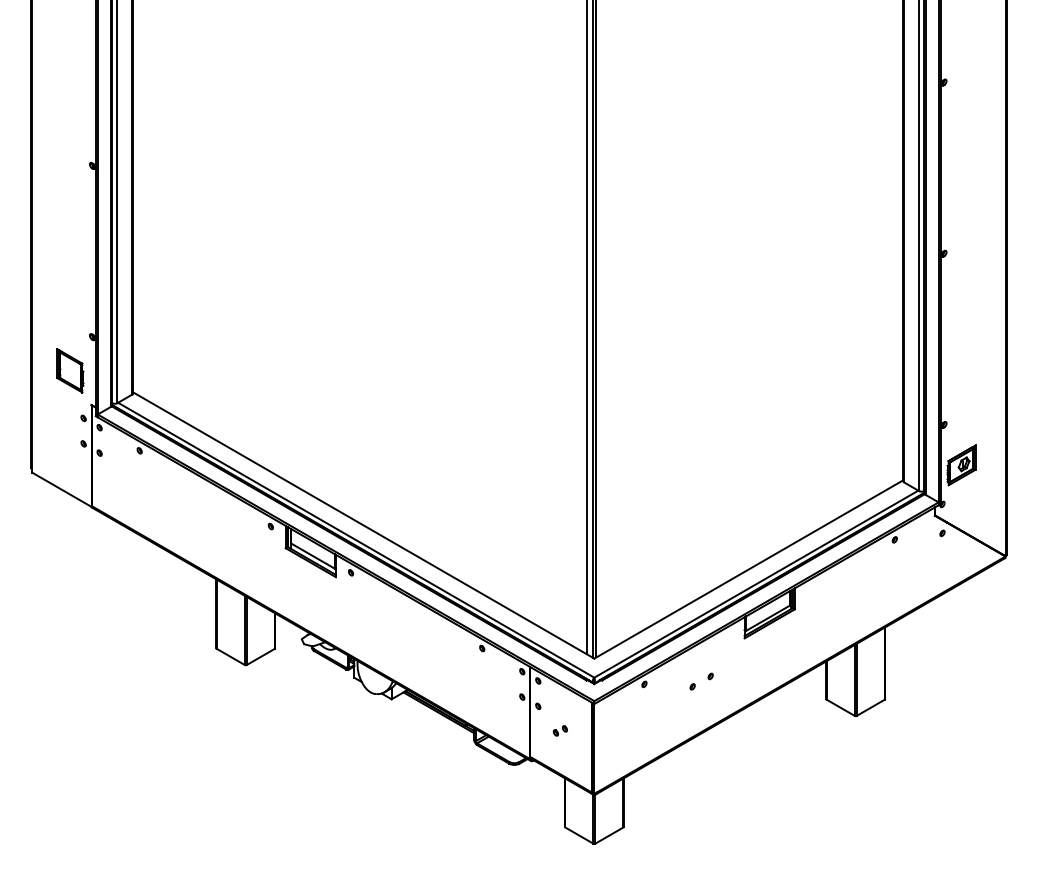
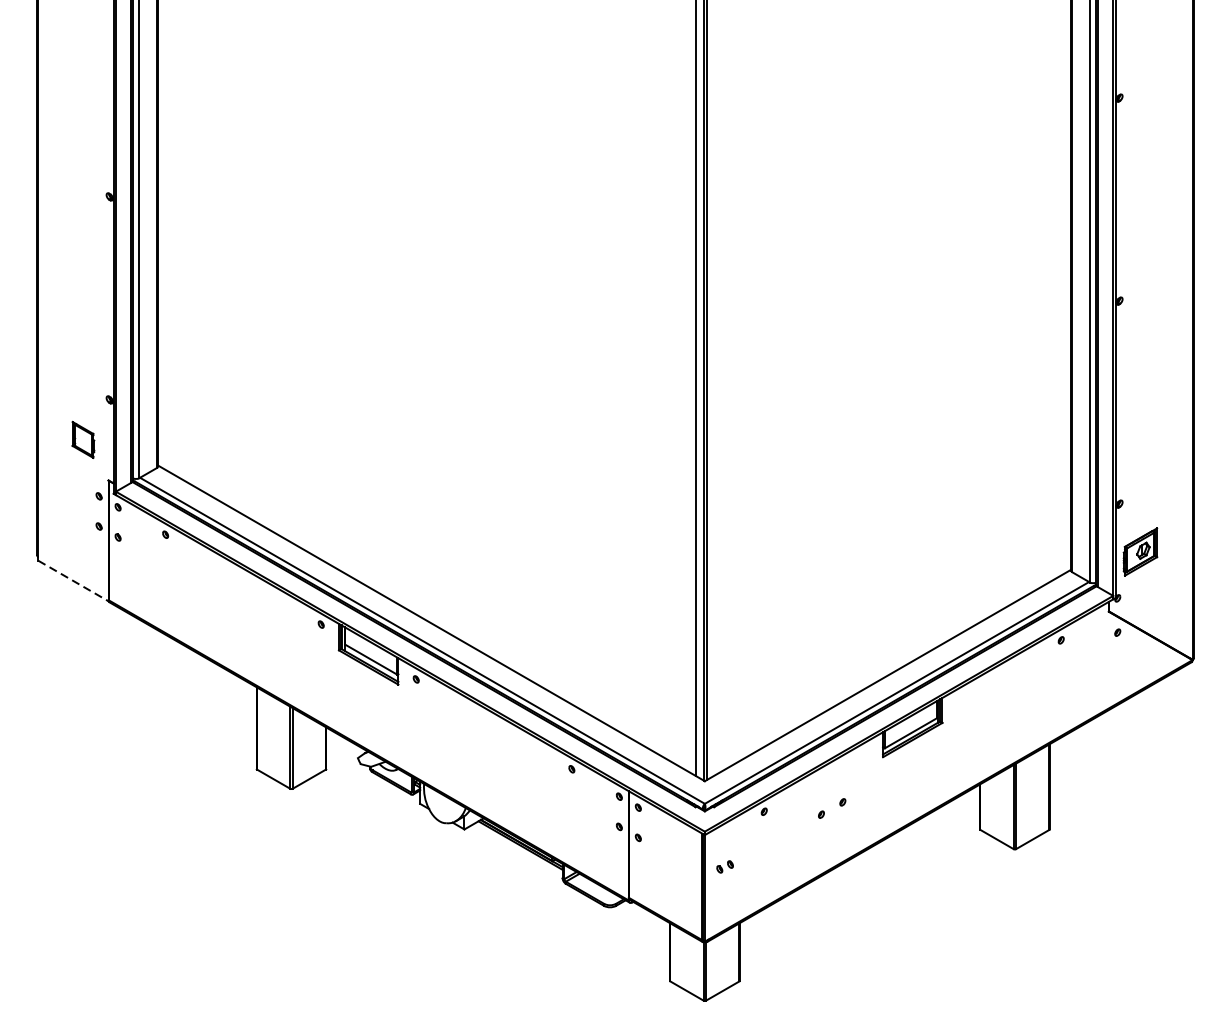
part: (70, 370) -> (83, 439), size x0.7
line: (62, 490) -> (74, 581), solid -> dashed
part: (559, 730) -> (724, 866), moved

